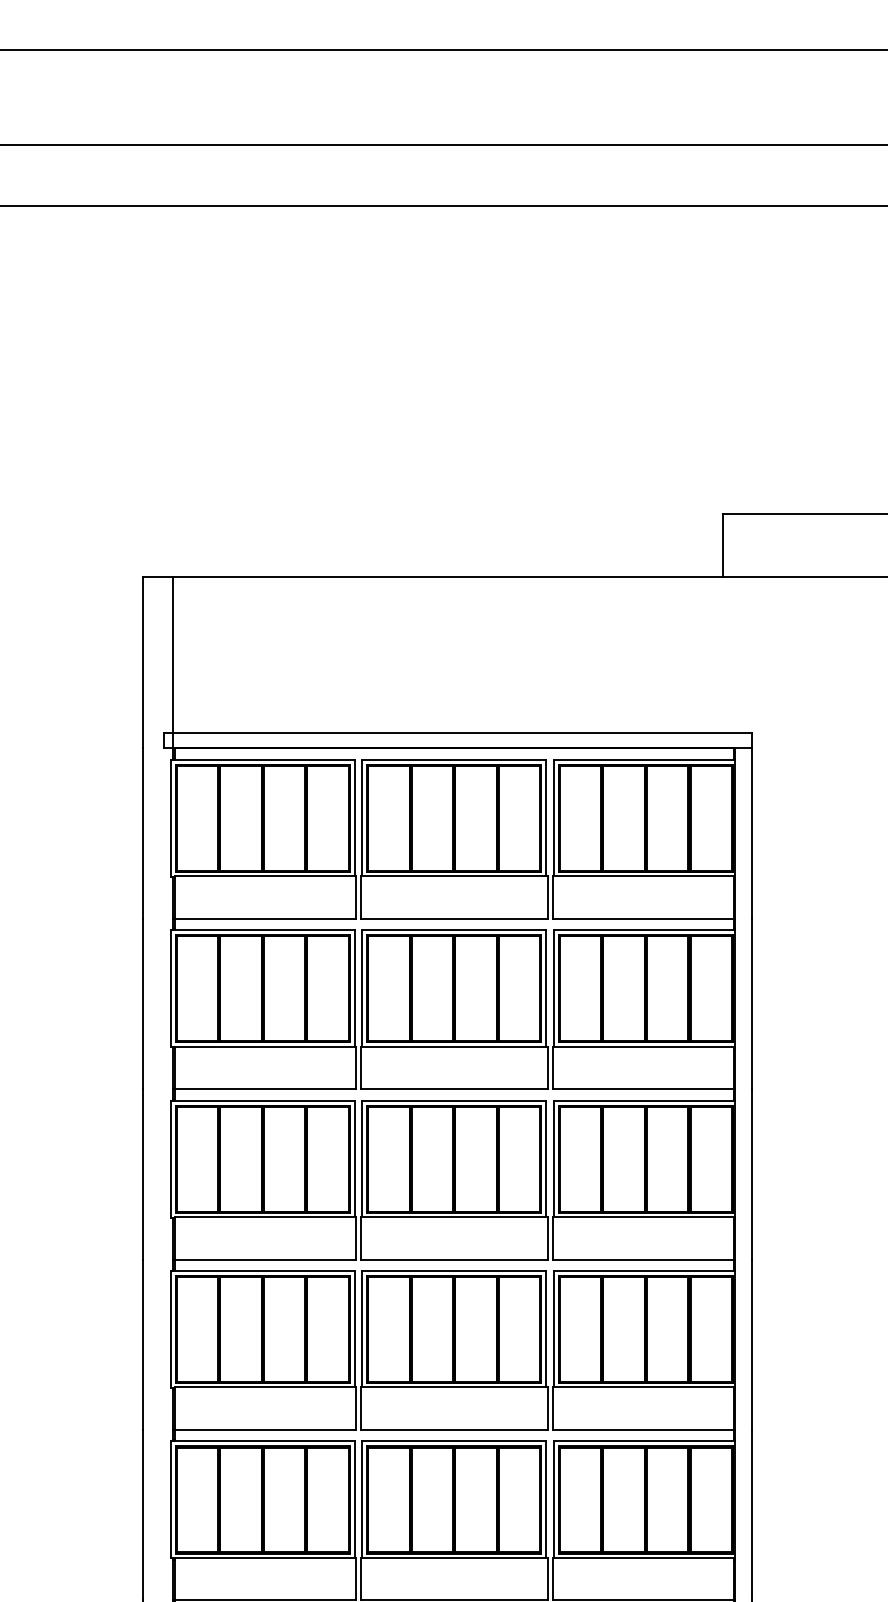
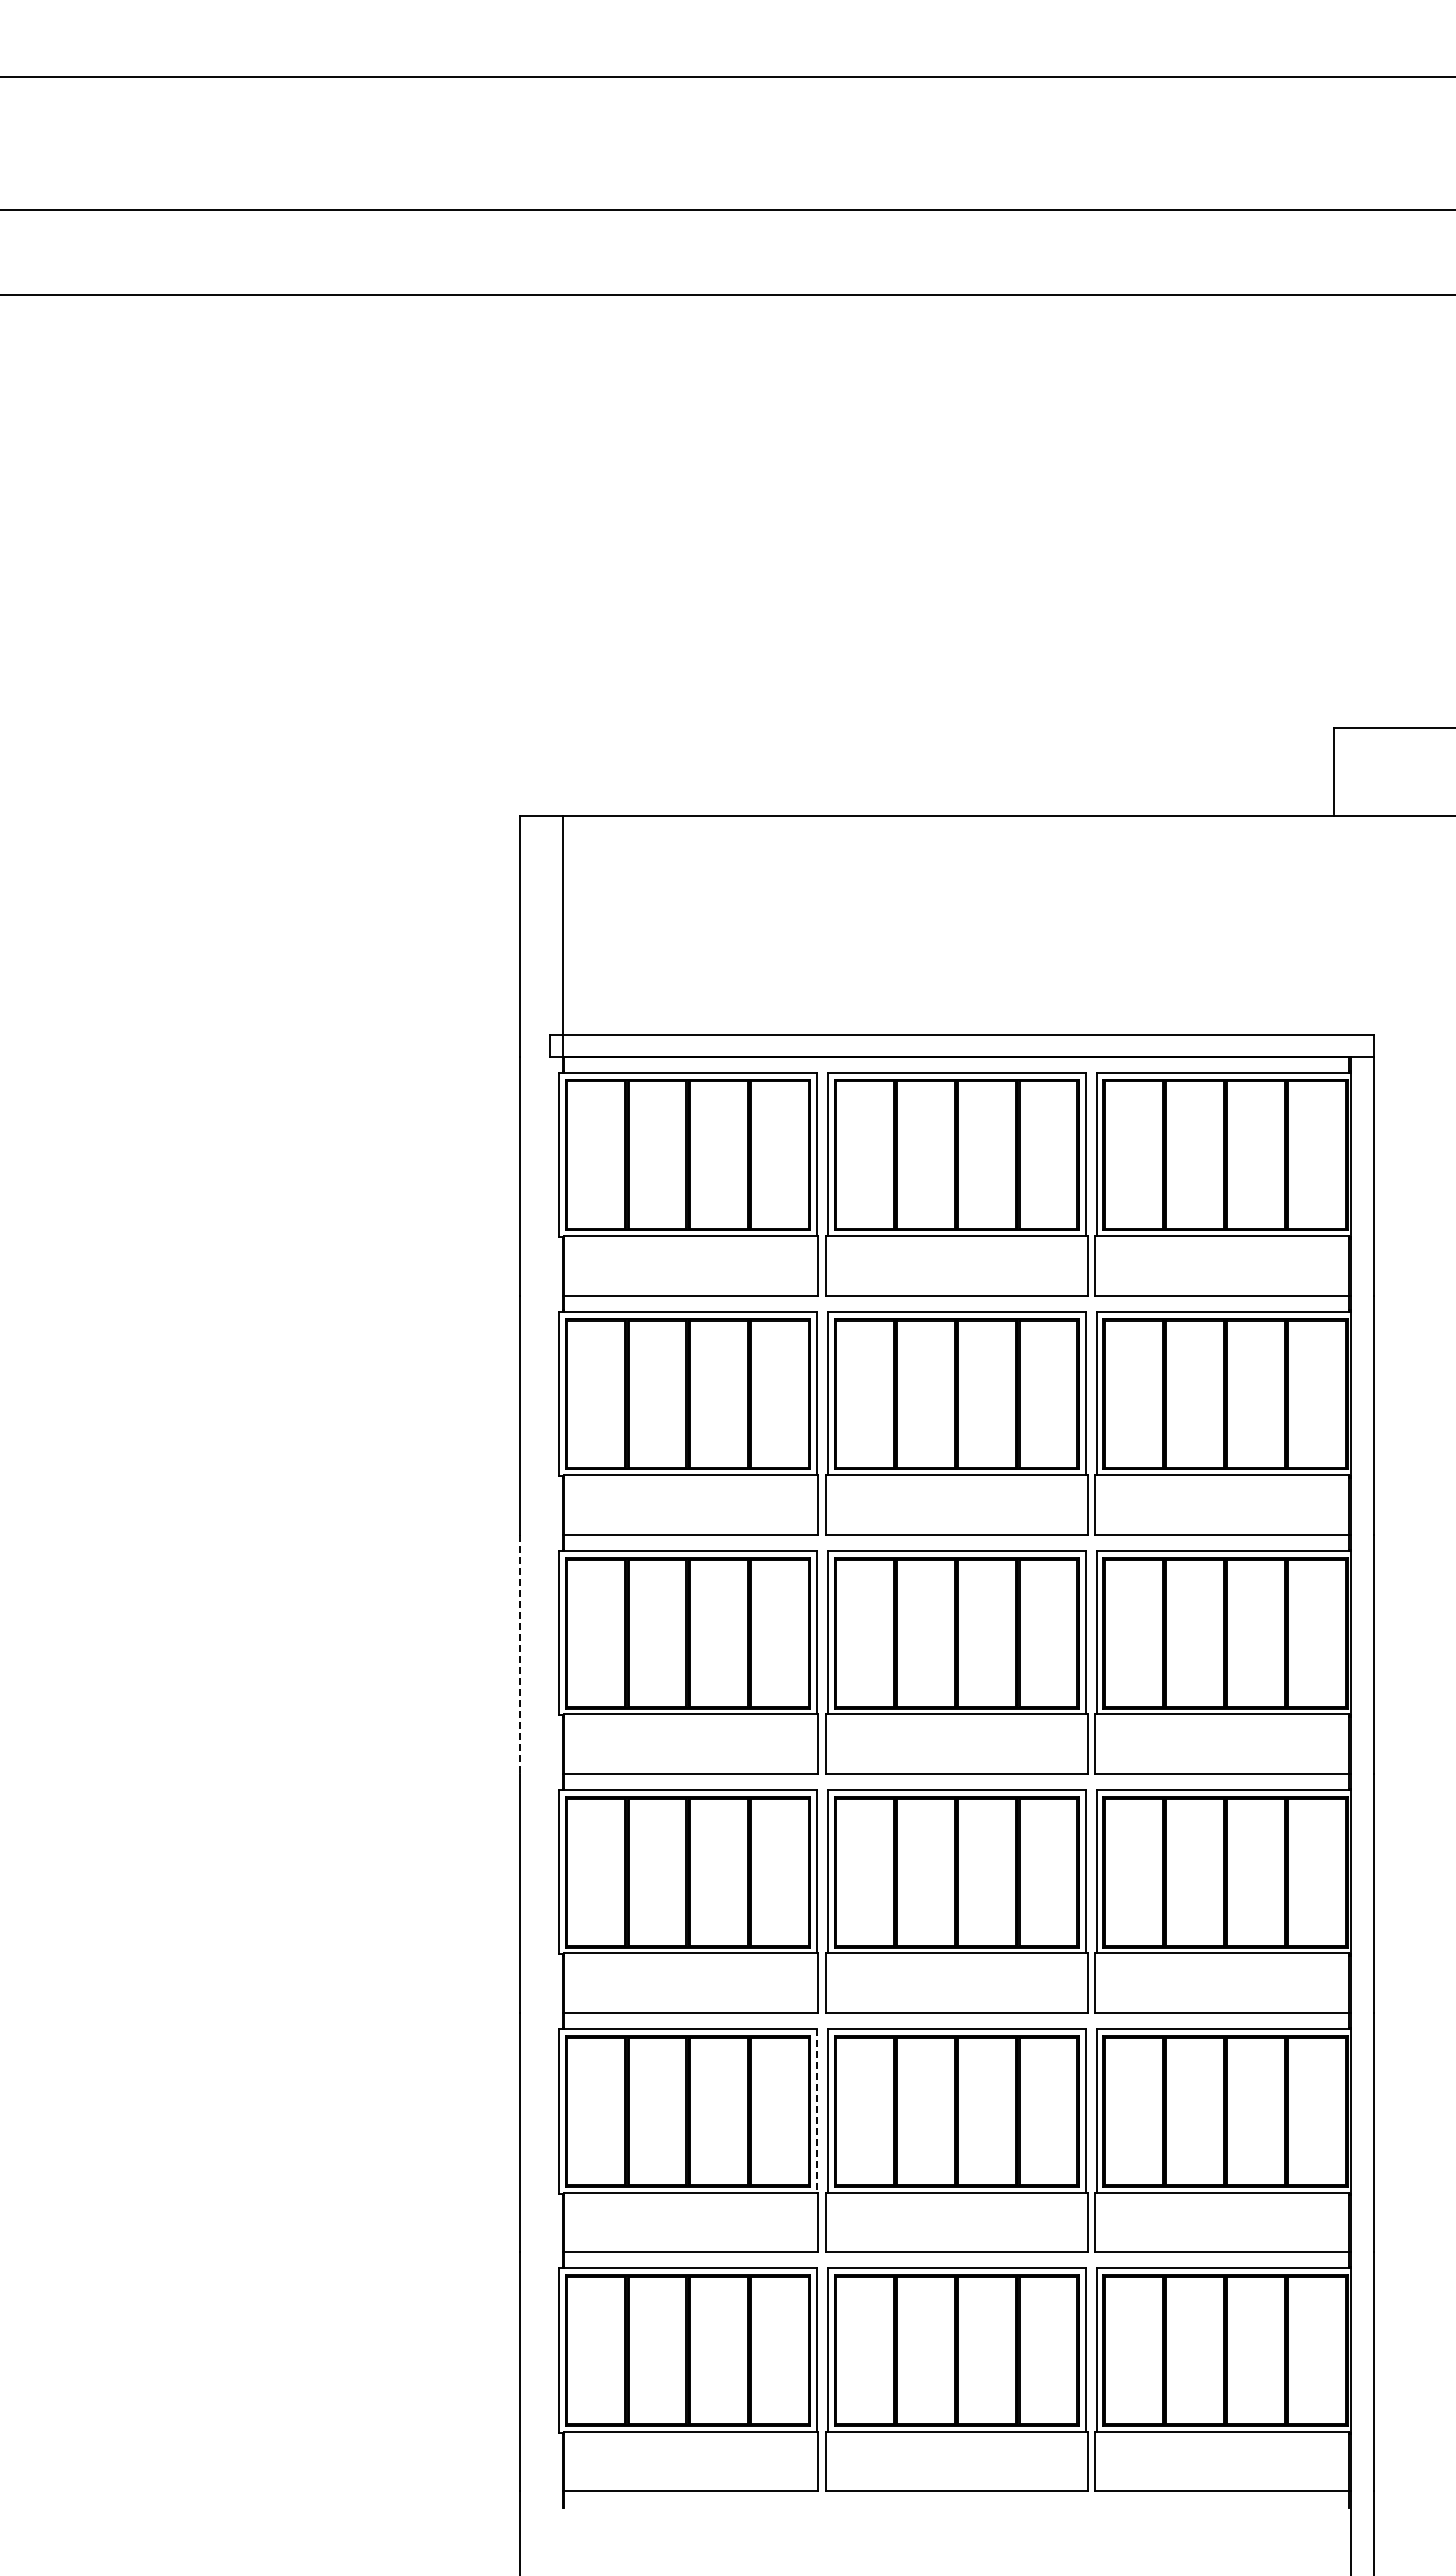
line: (142, 1174) -> (519, 1654), solid -> dashed
line: (355, 1499) -> (817, 2110), solid -> dashed

